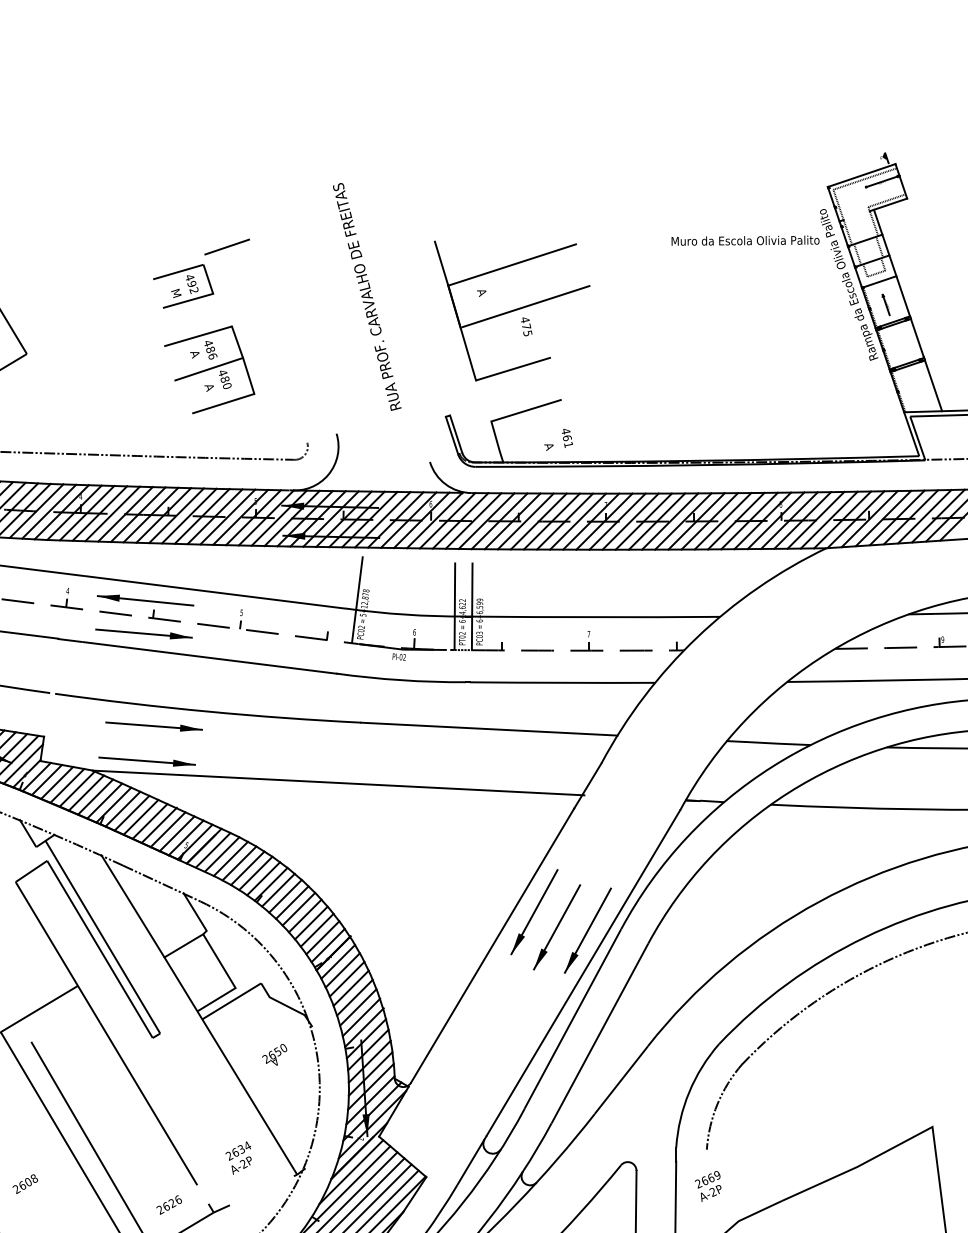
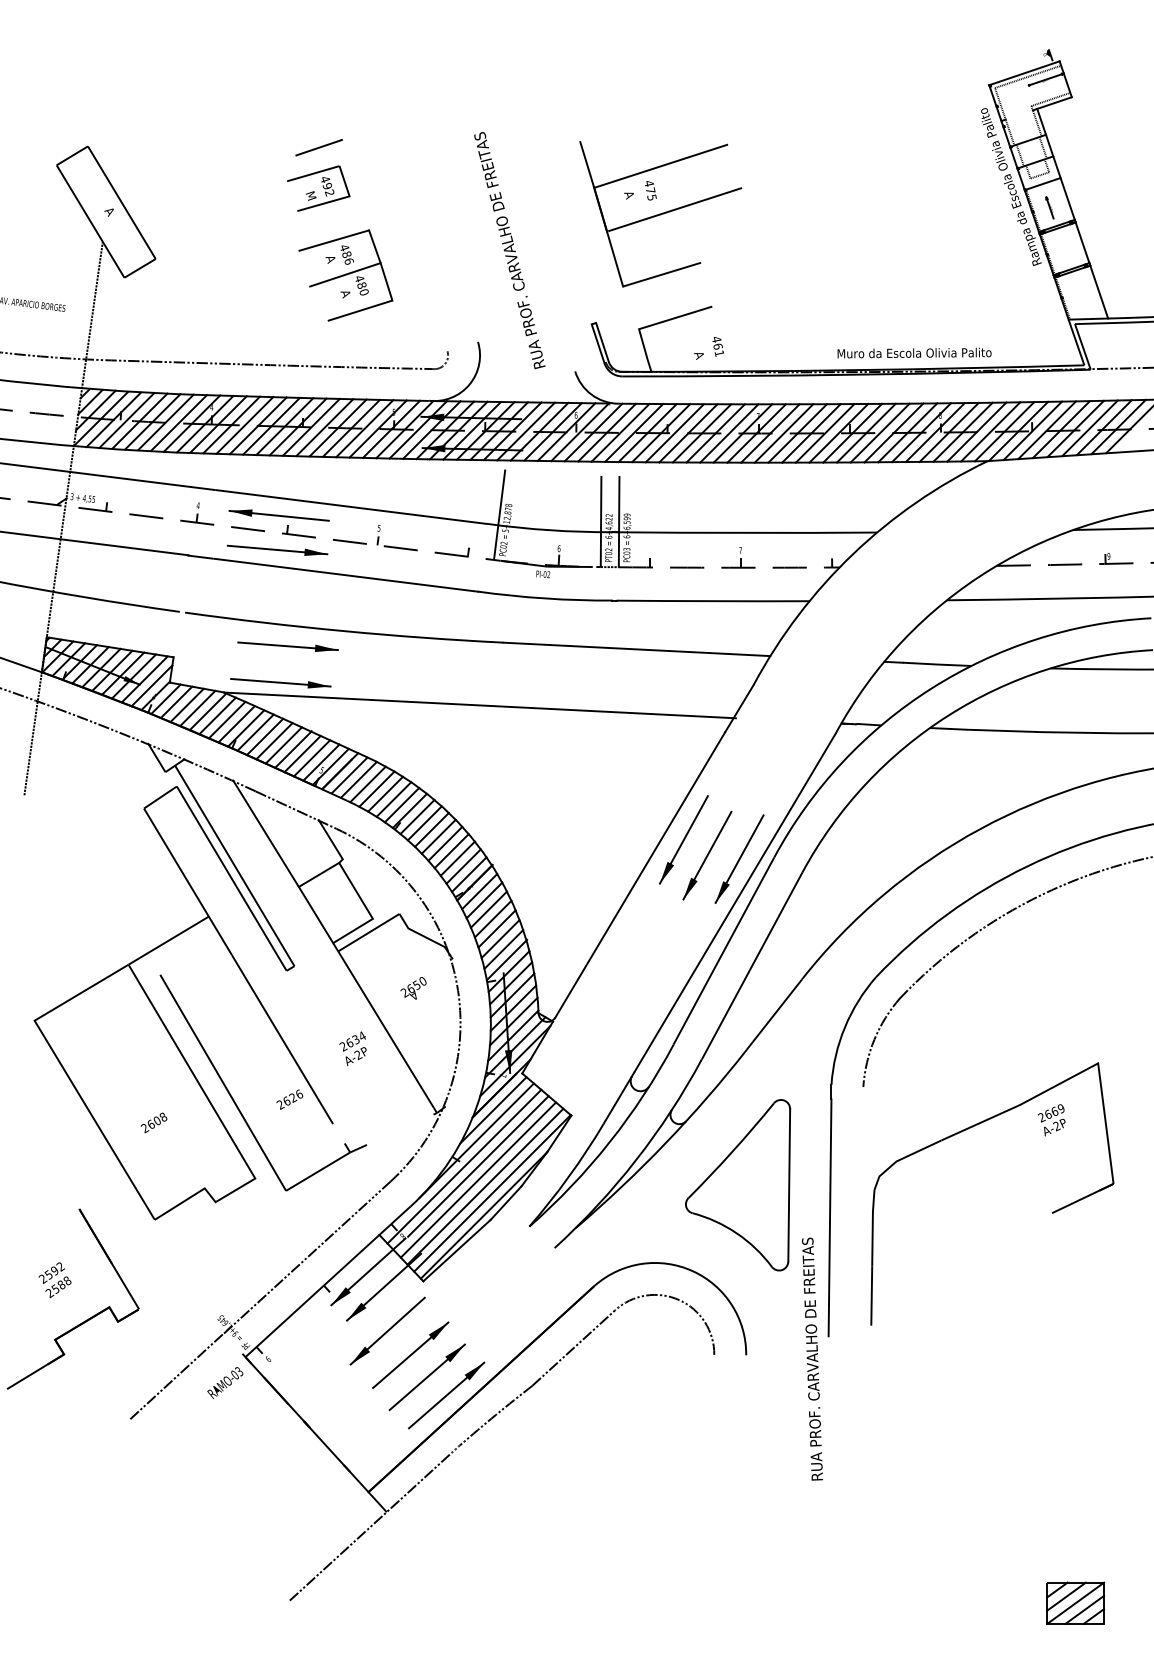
text: (745, 240) -> (914, 352), moved
line: (226, 246) -> (318, 147), moved
text: (366, 296) -> (509, 250), moved
text: (526, 326) -> (650, 190), moved
text: (238, 1157) -> (352, 1048), moved
text: (707, 1186) -> (1051, 1120), moved
text: (168, 1204) -> (289, 1099), moved

